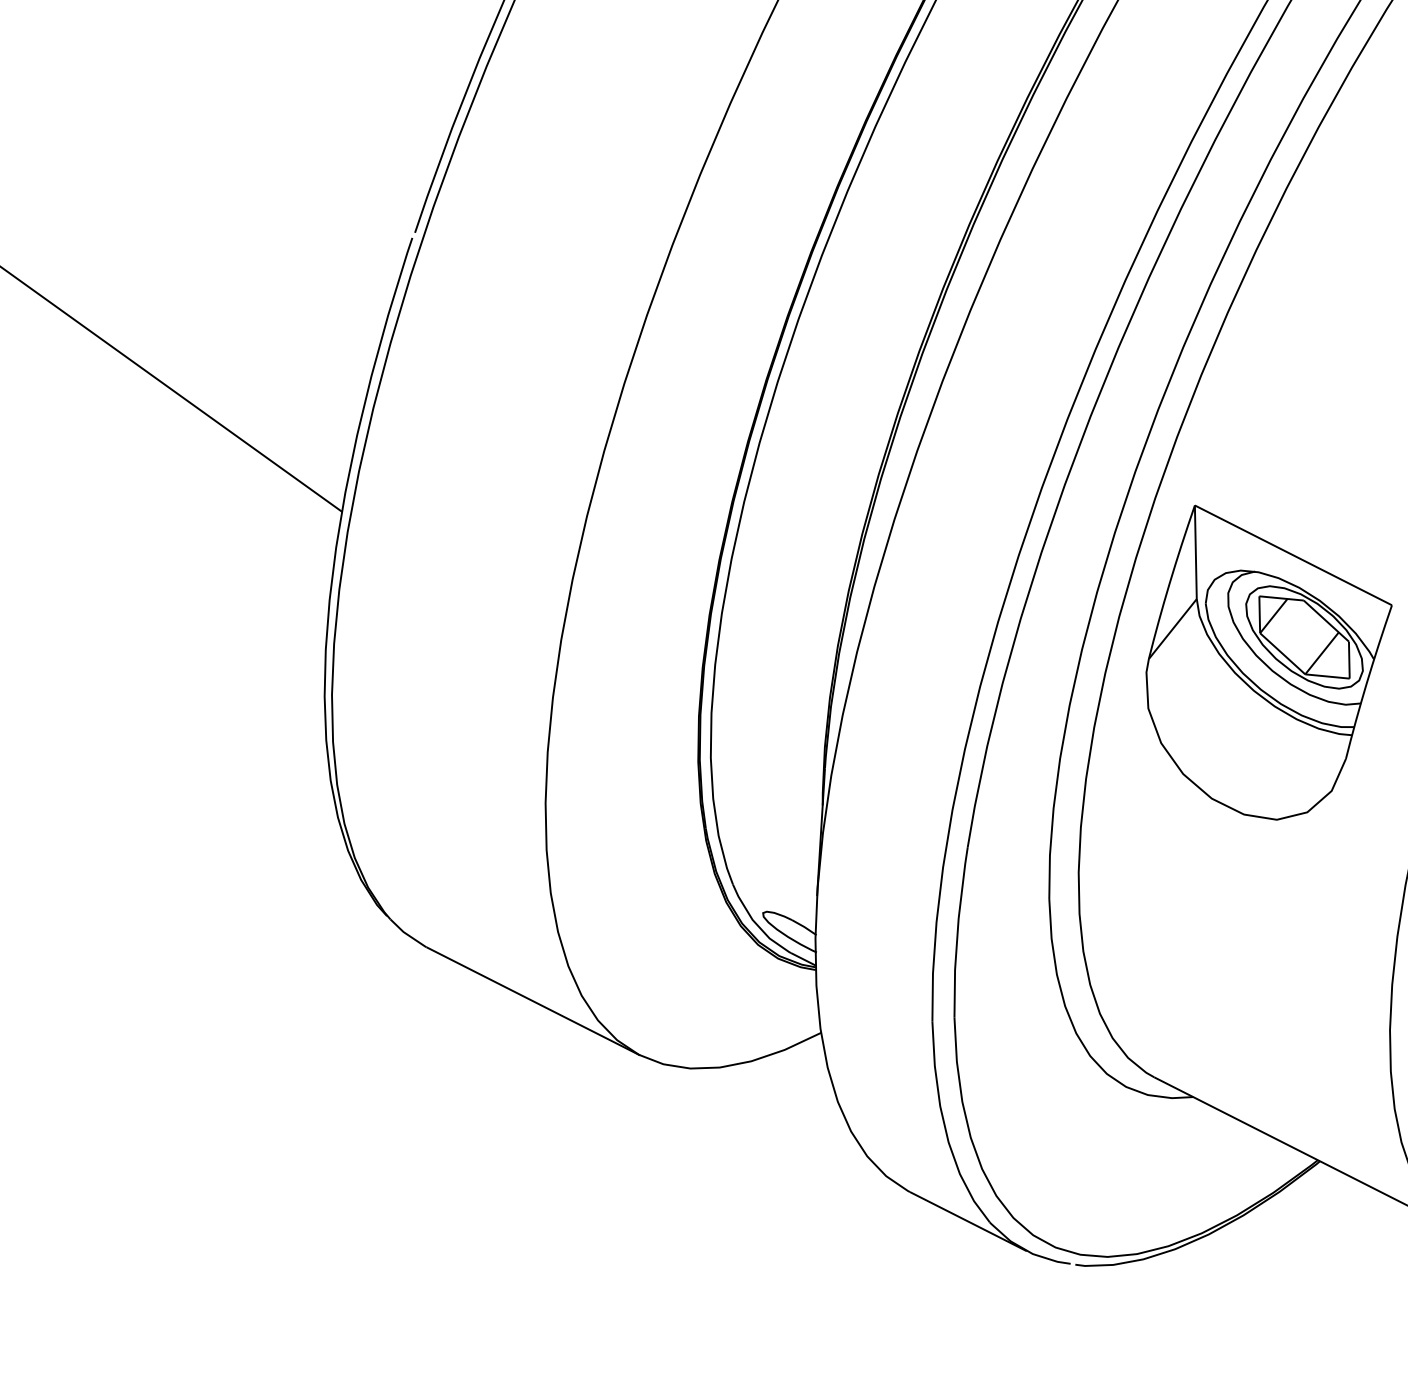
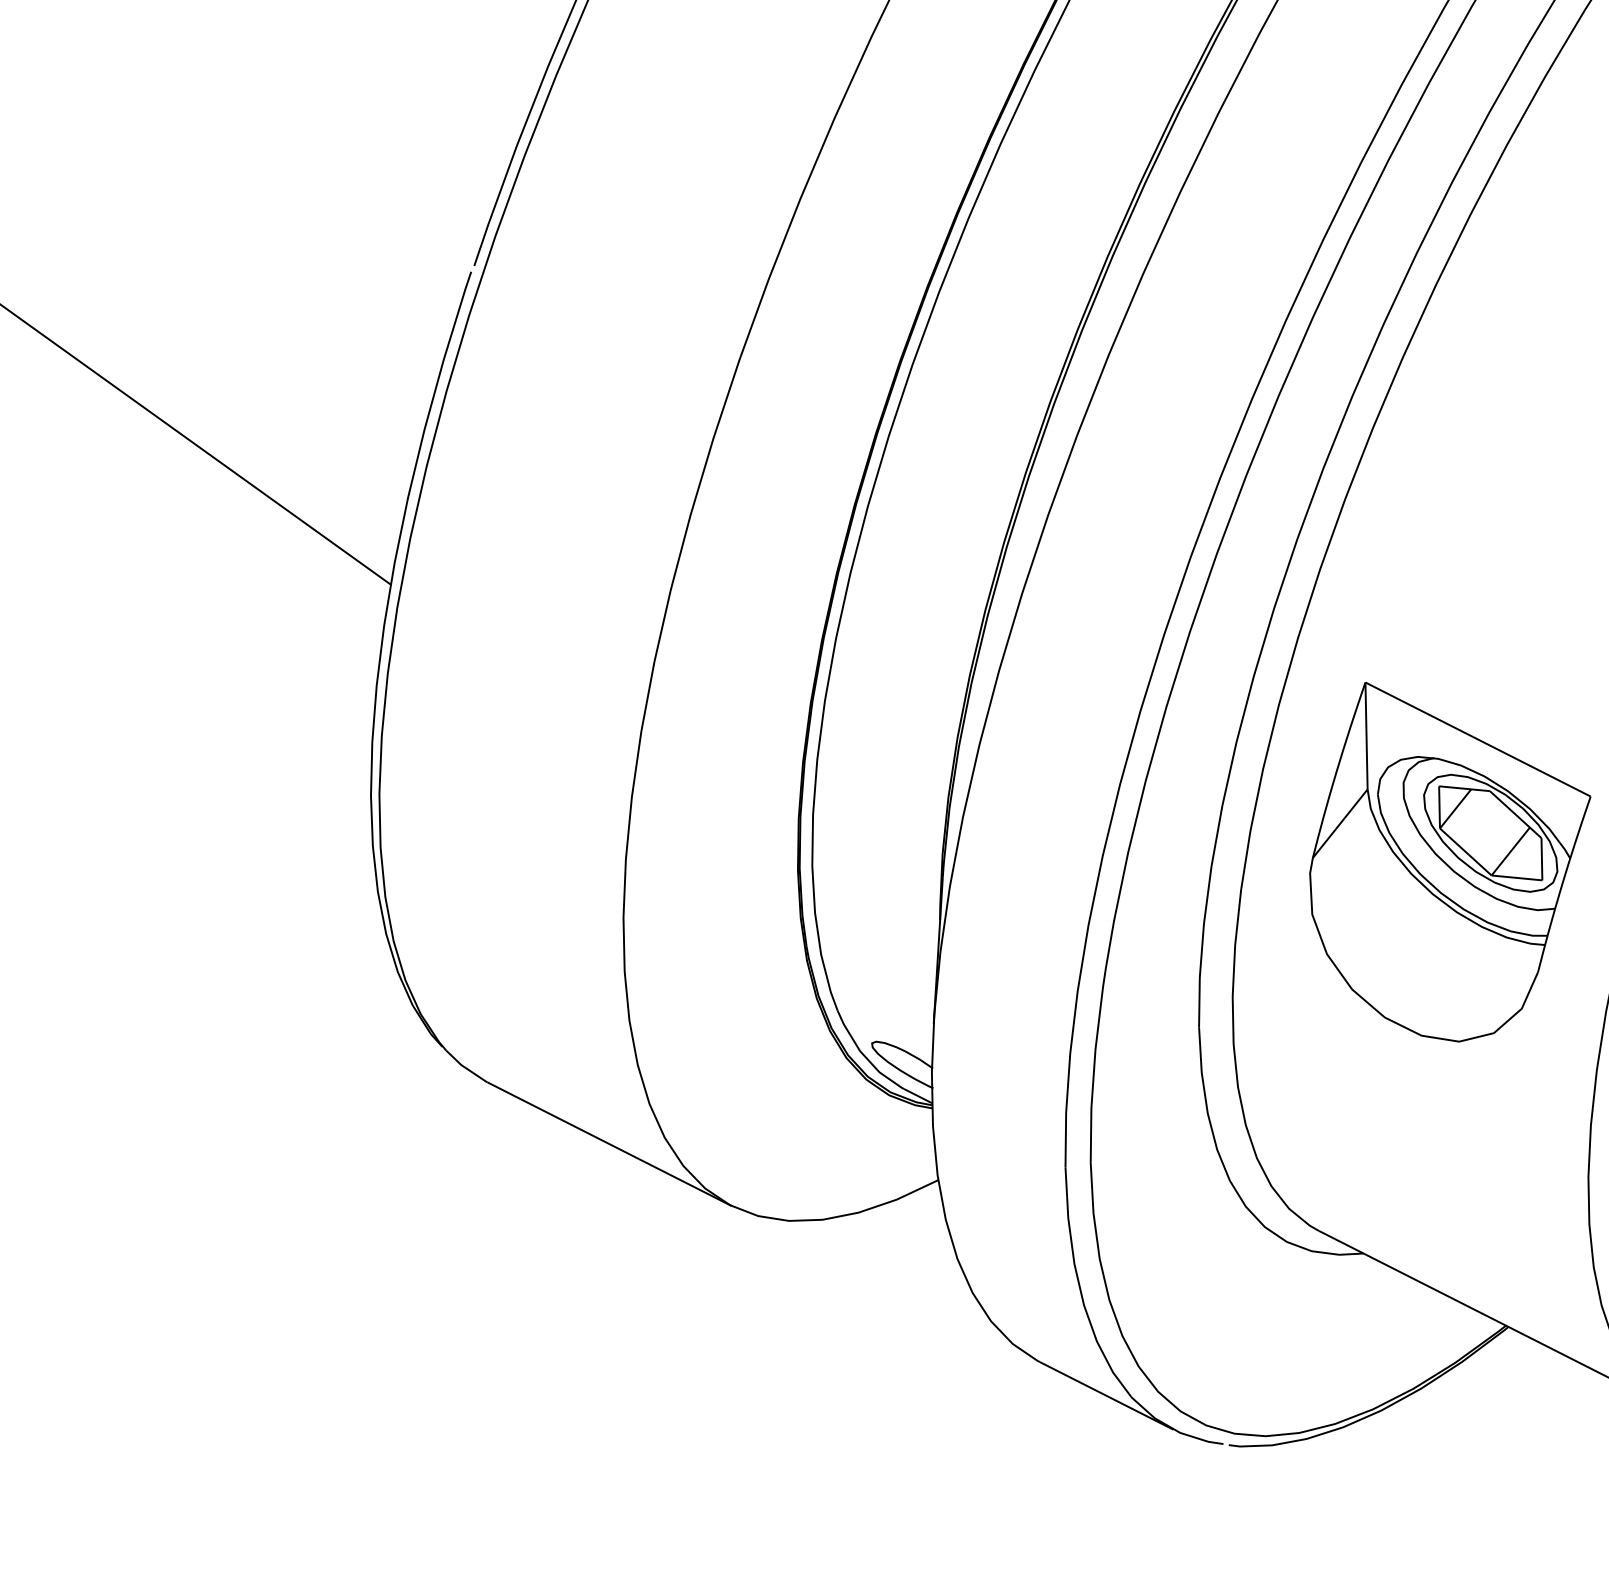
part: (1269, 662) -> (1450, 862), moved

